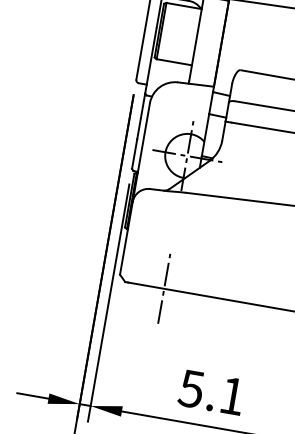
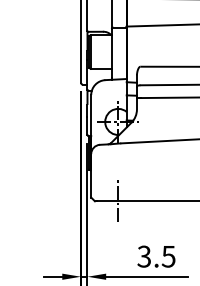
text: (212, 392) -> (156, 256), 5.1 -> 3.5

